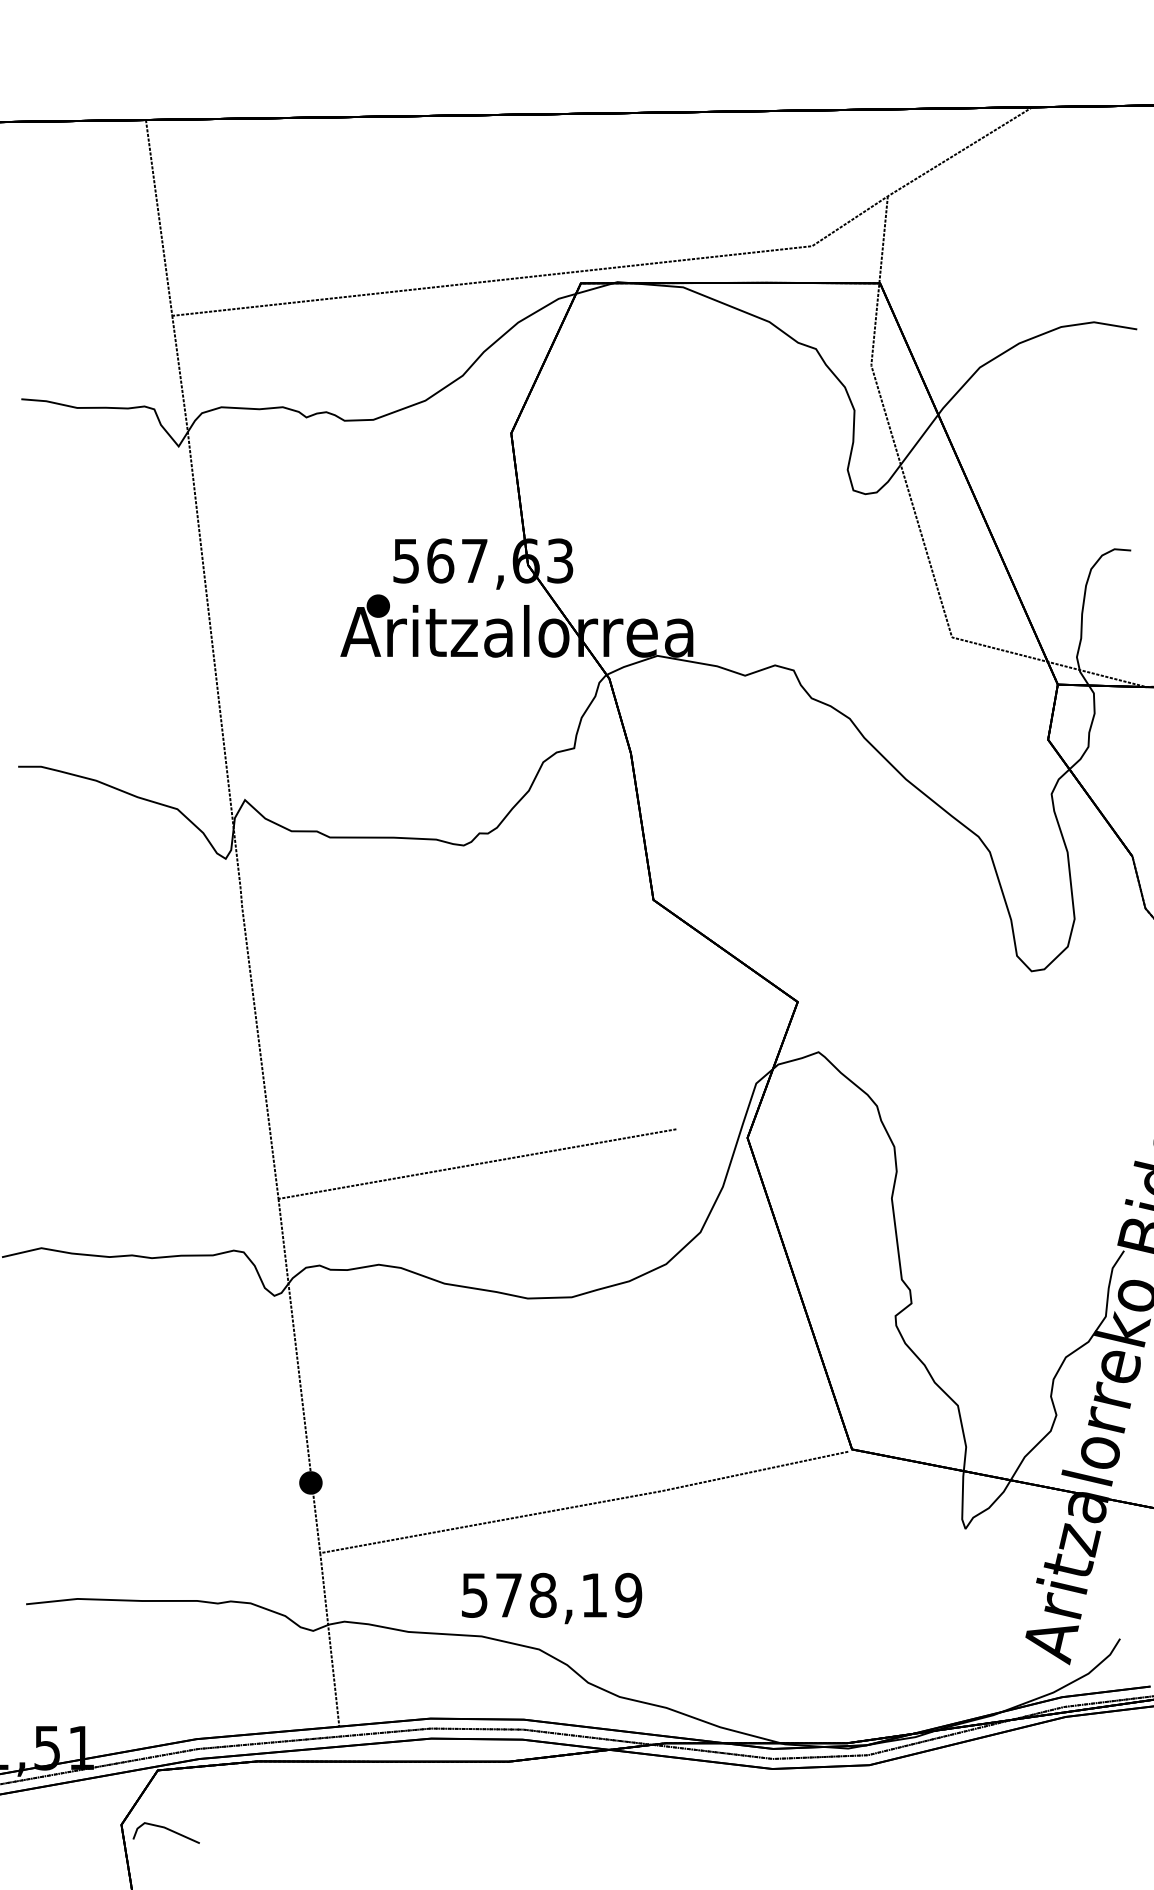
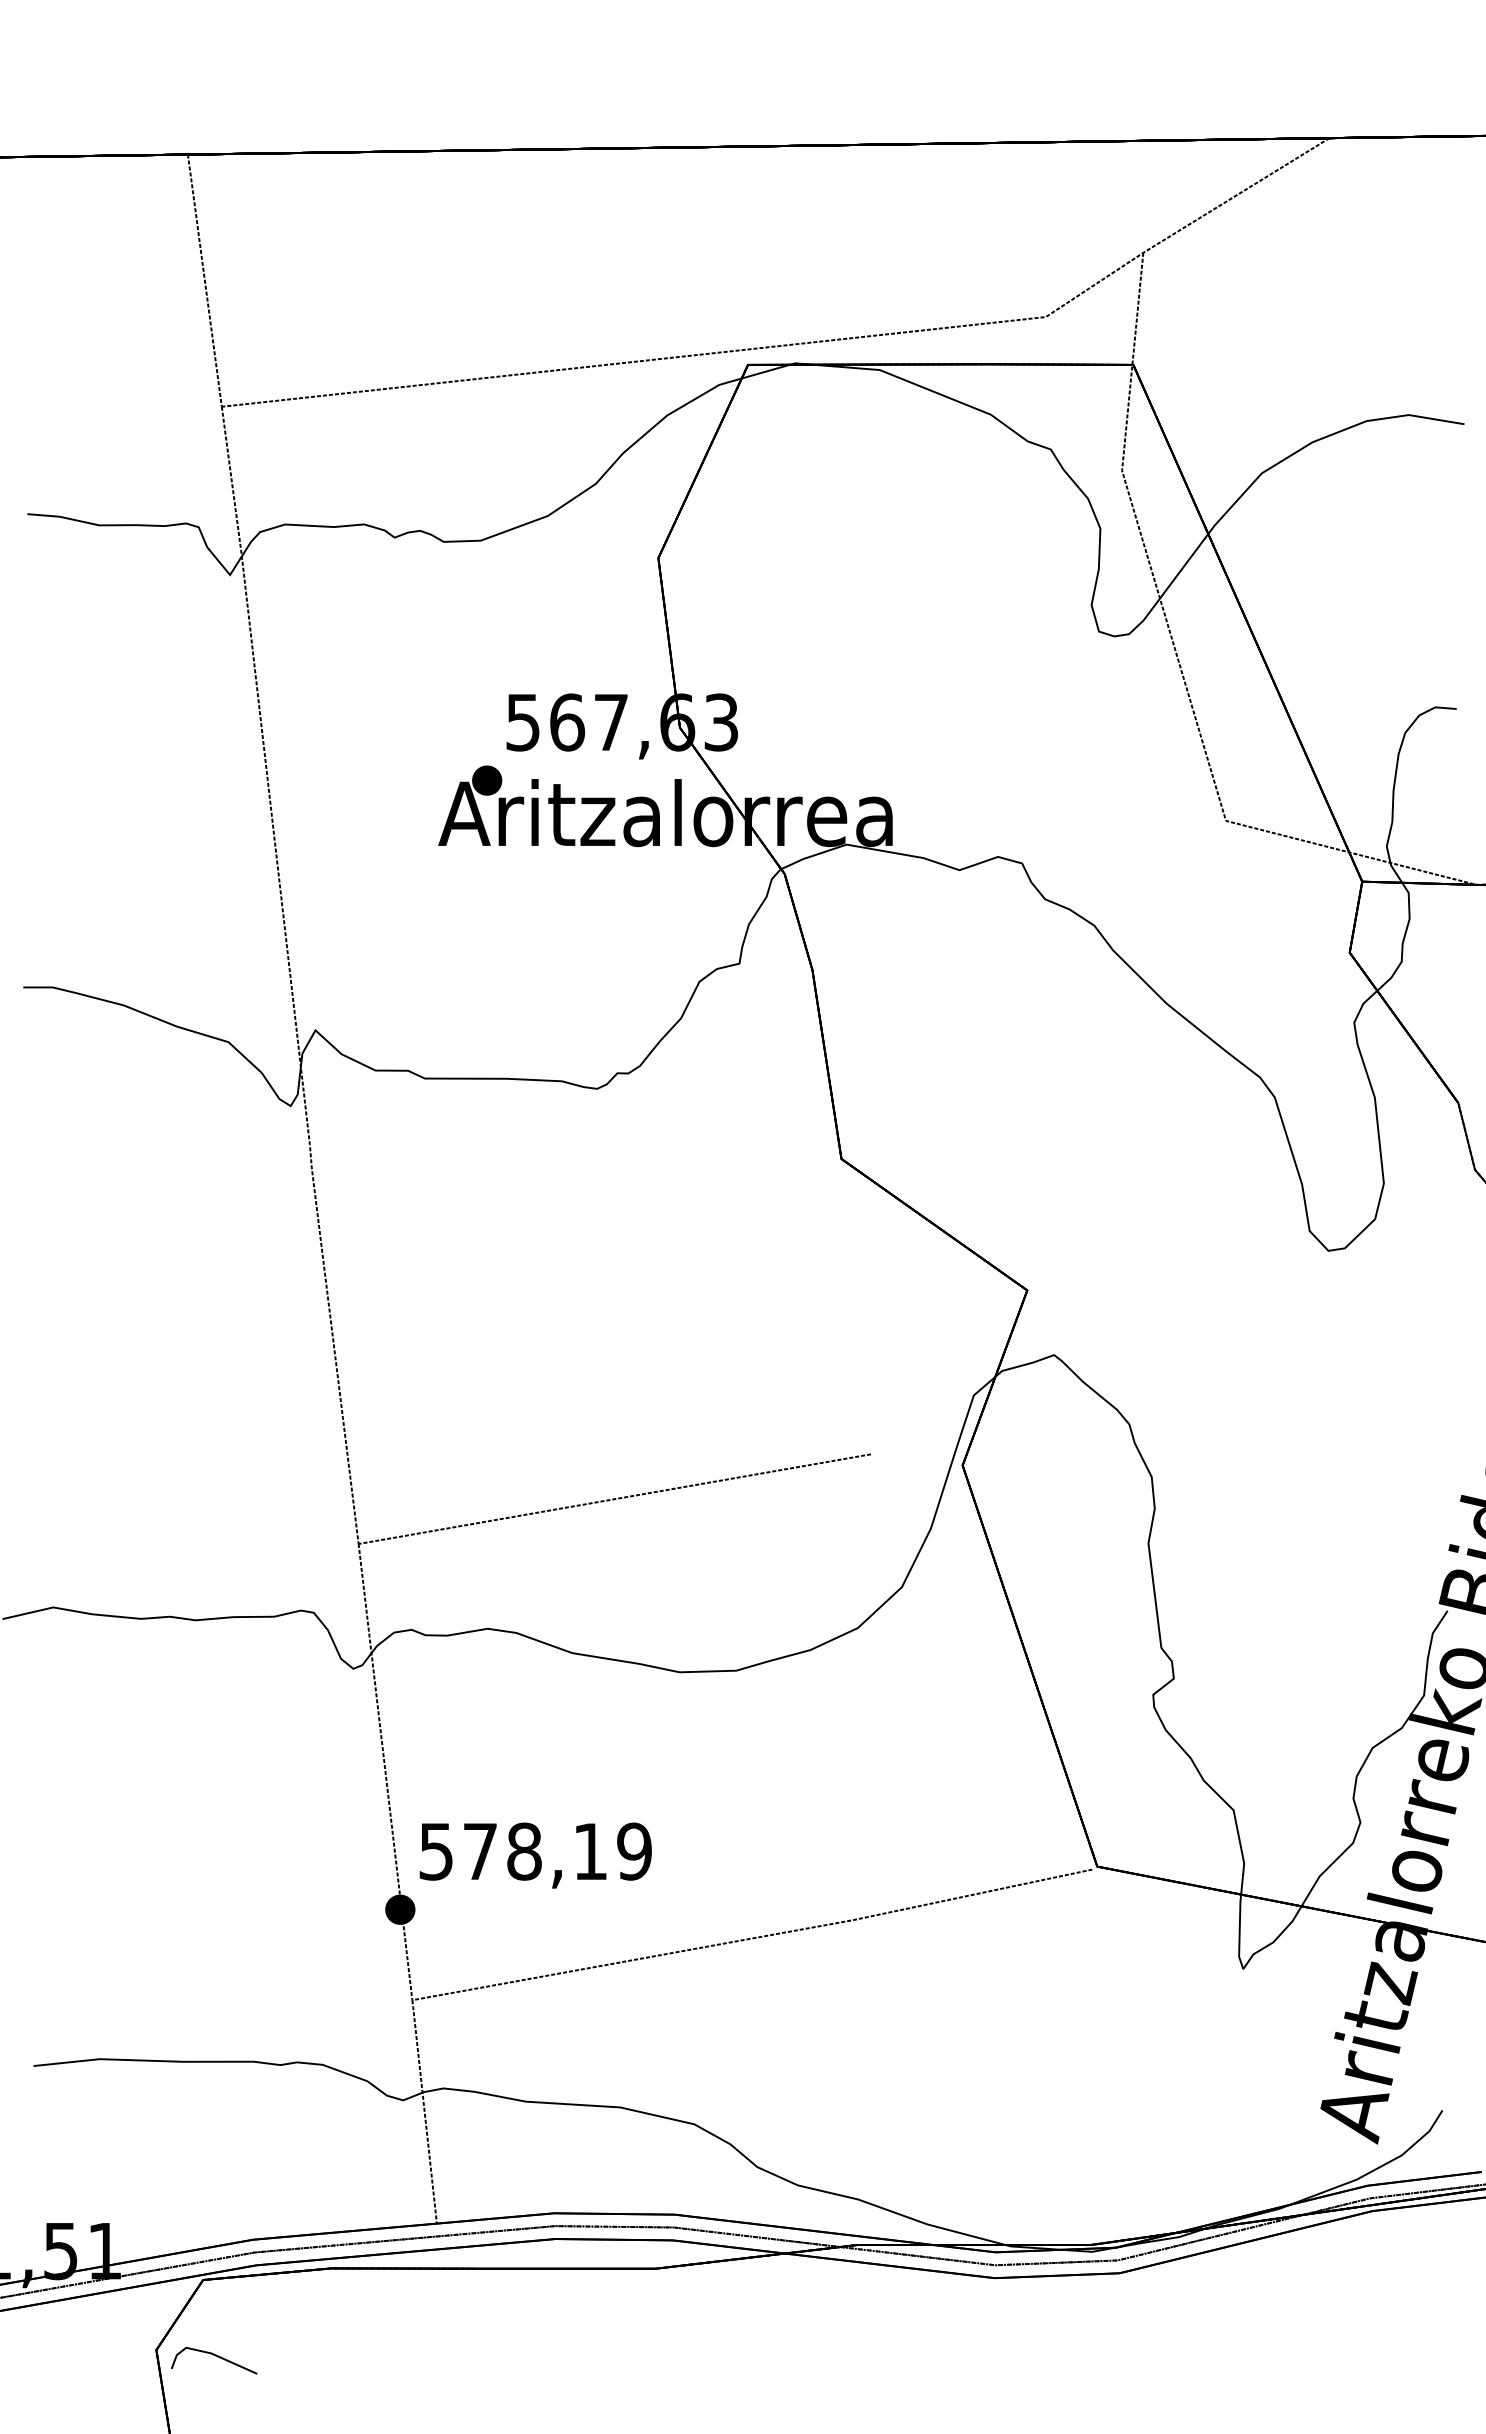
text: (551, 1598) -> (535, 1855), moved

